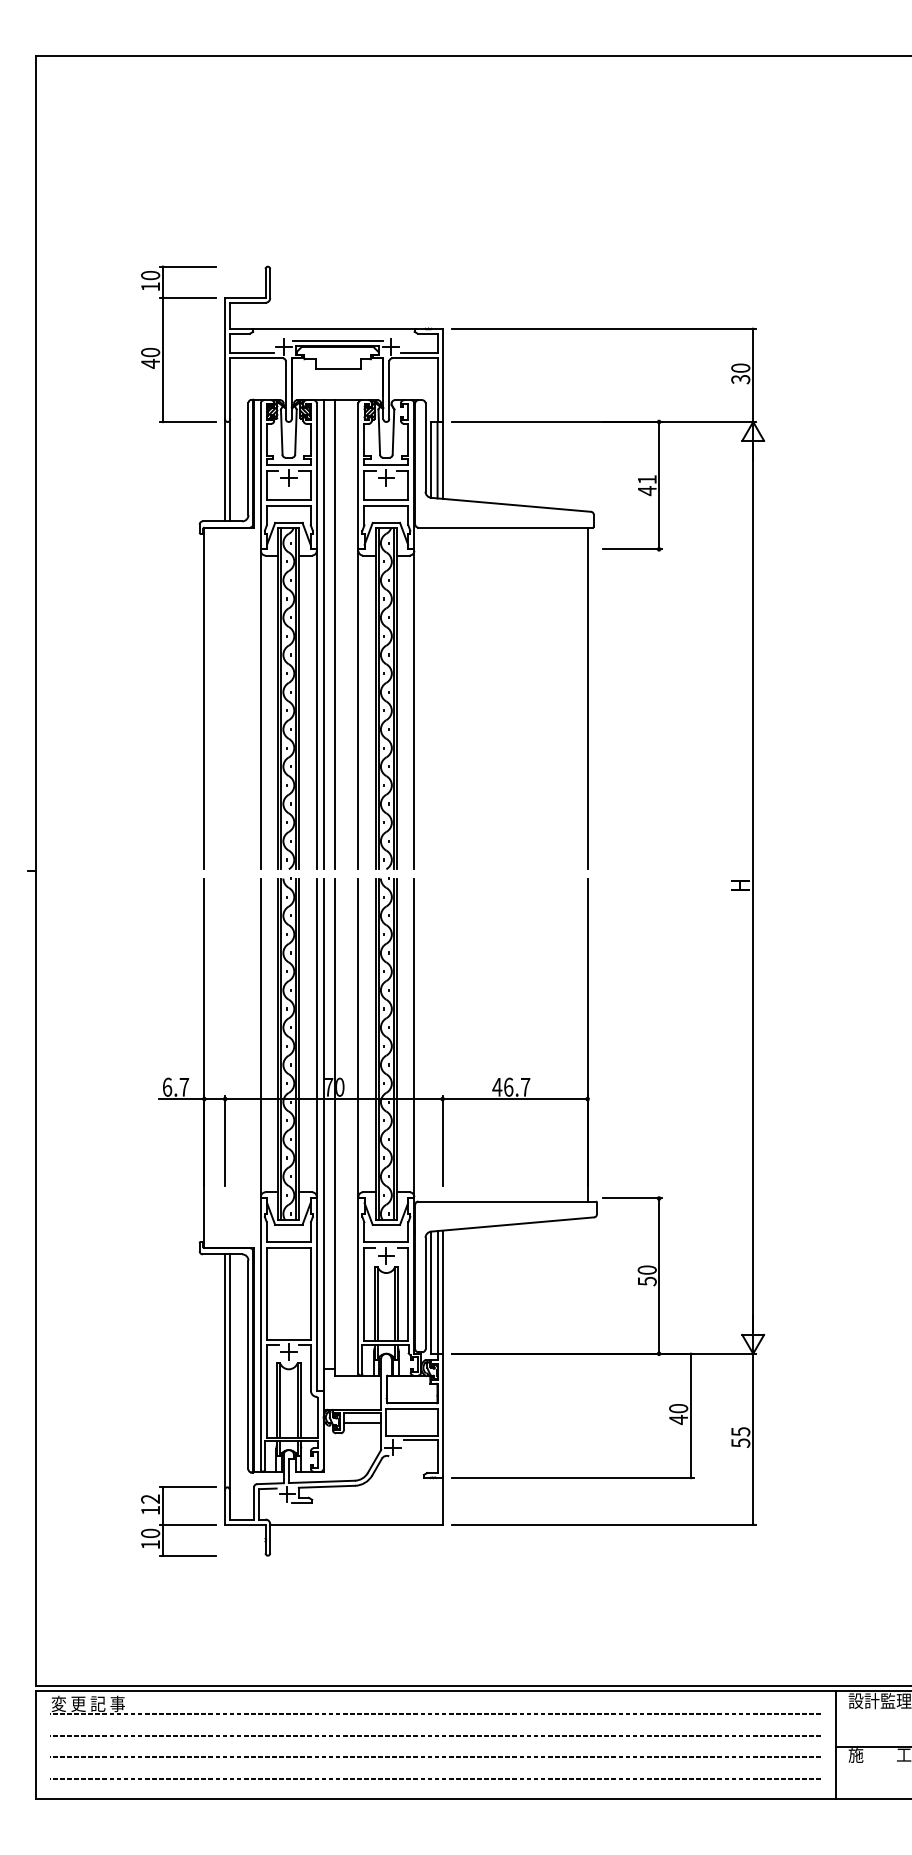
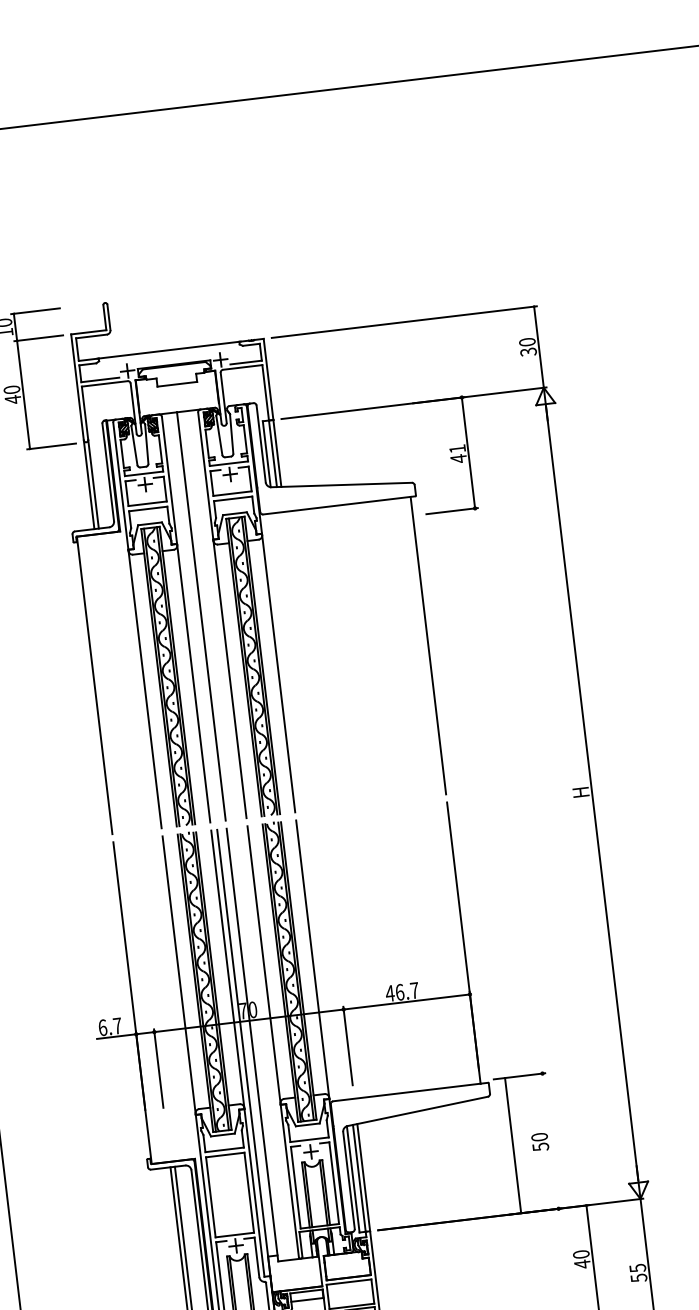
line: (337, 340) -> (173, 359), removed
line: (323, 634) -> (191, 617), removed
line: (659, 1275) -> (513, 1145), moved

